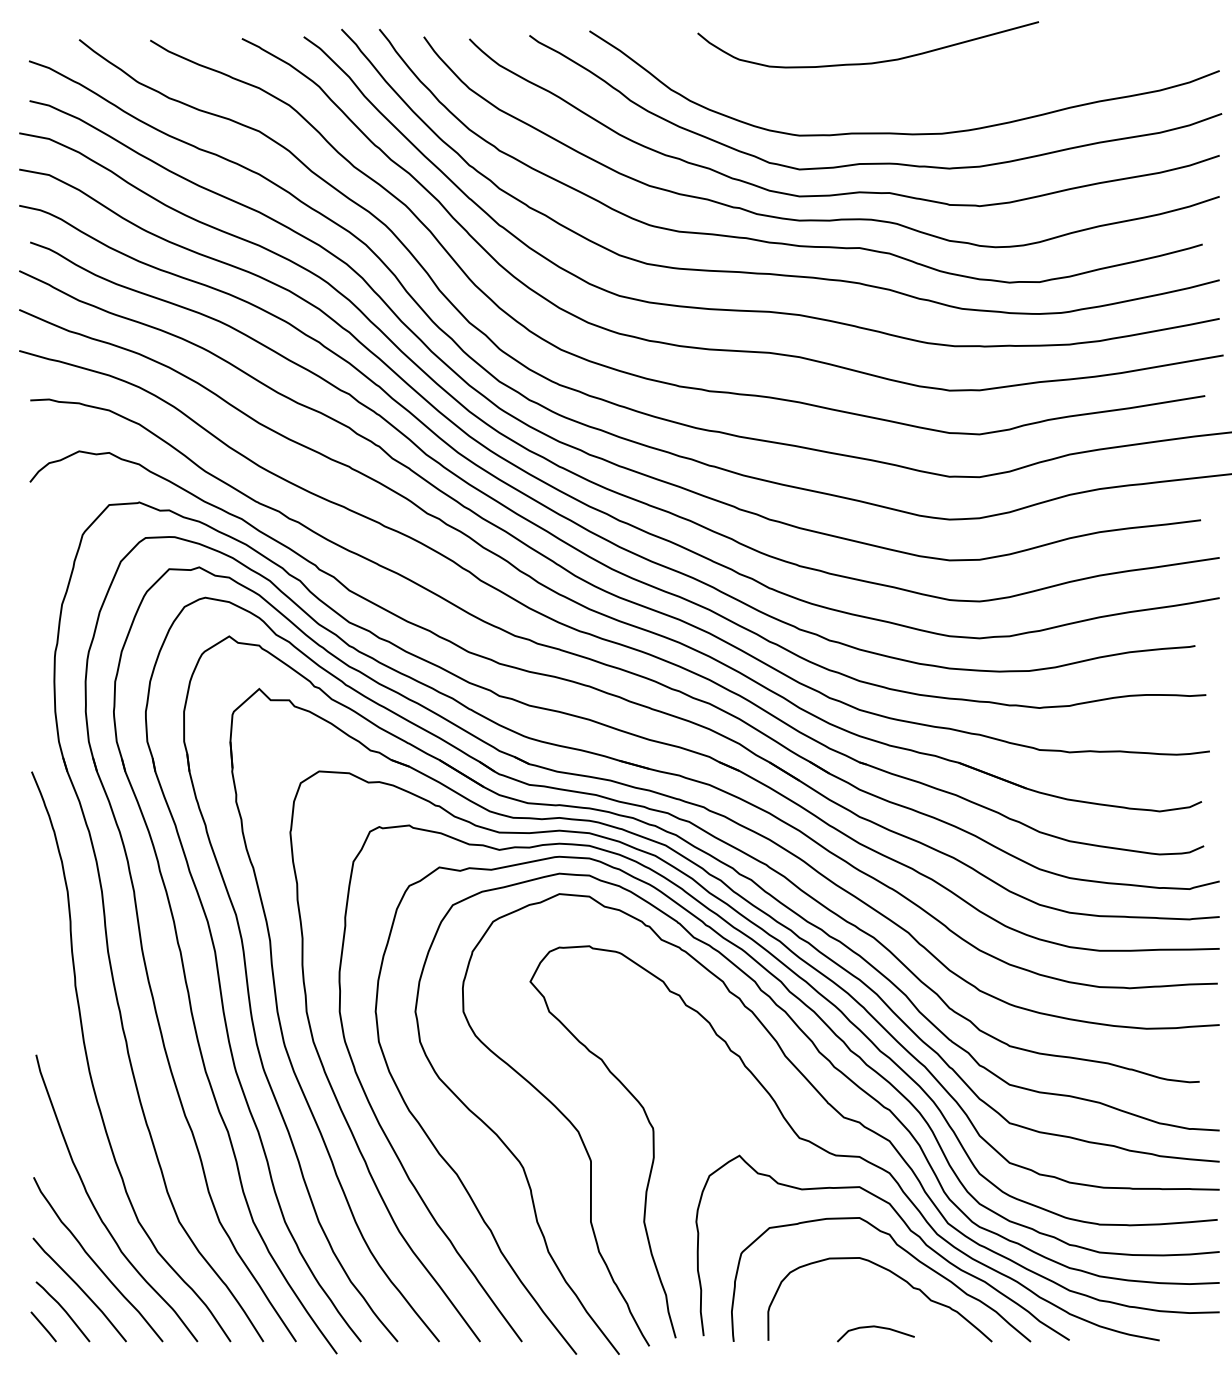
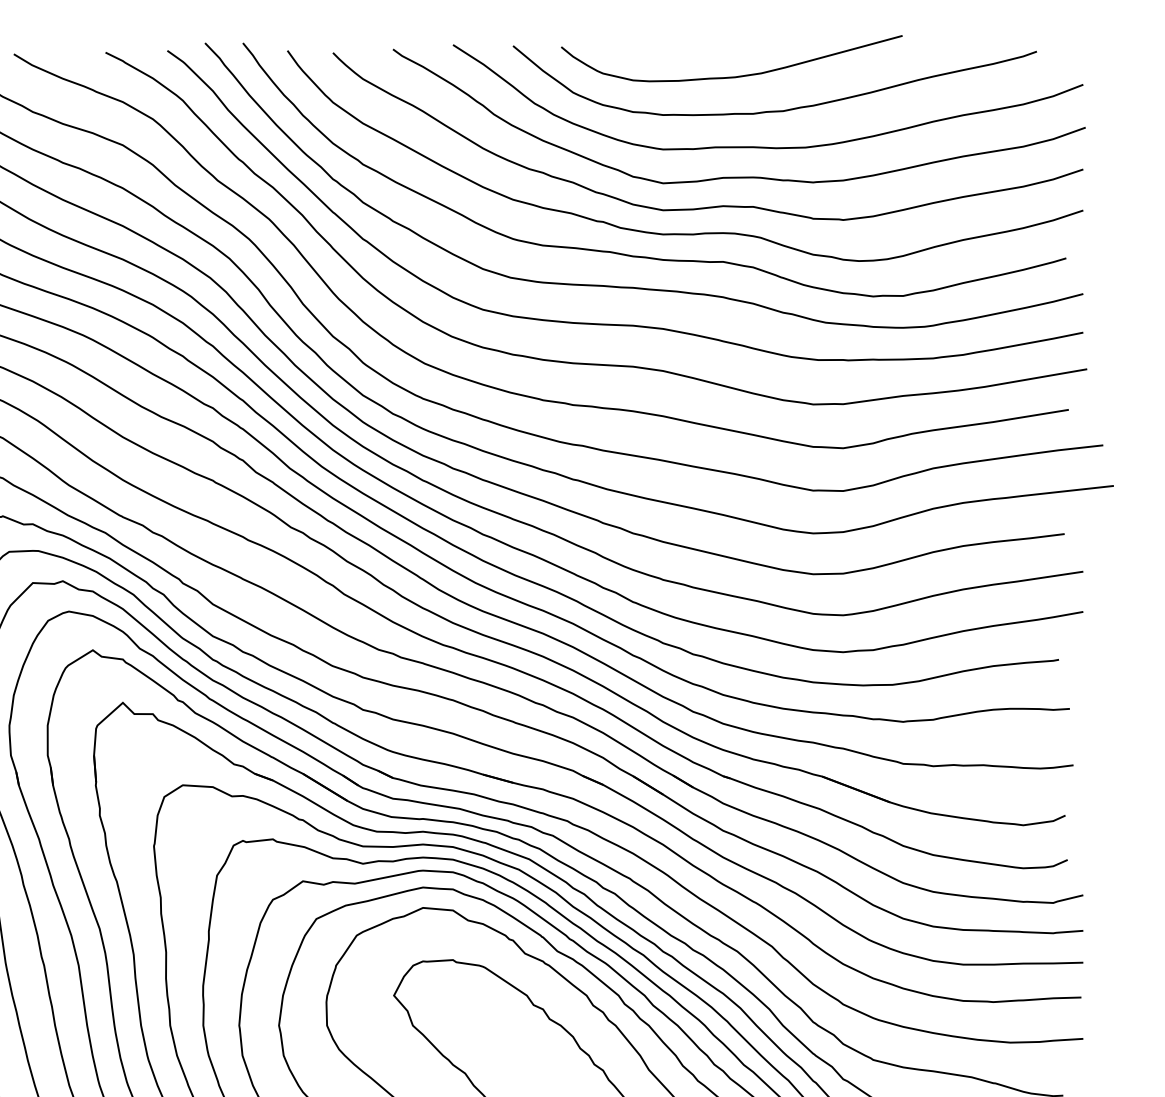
curve: (911, 96) -> (775, 110), added

